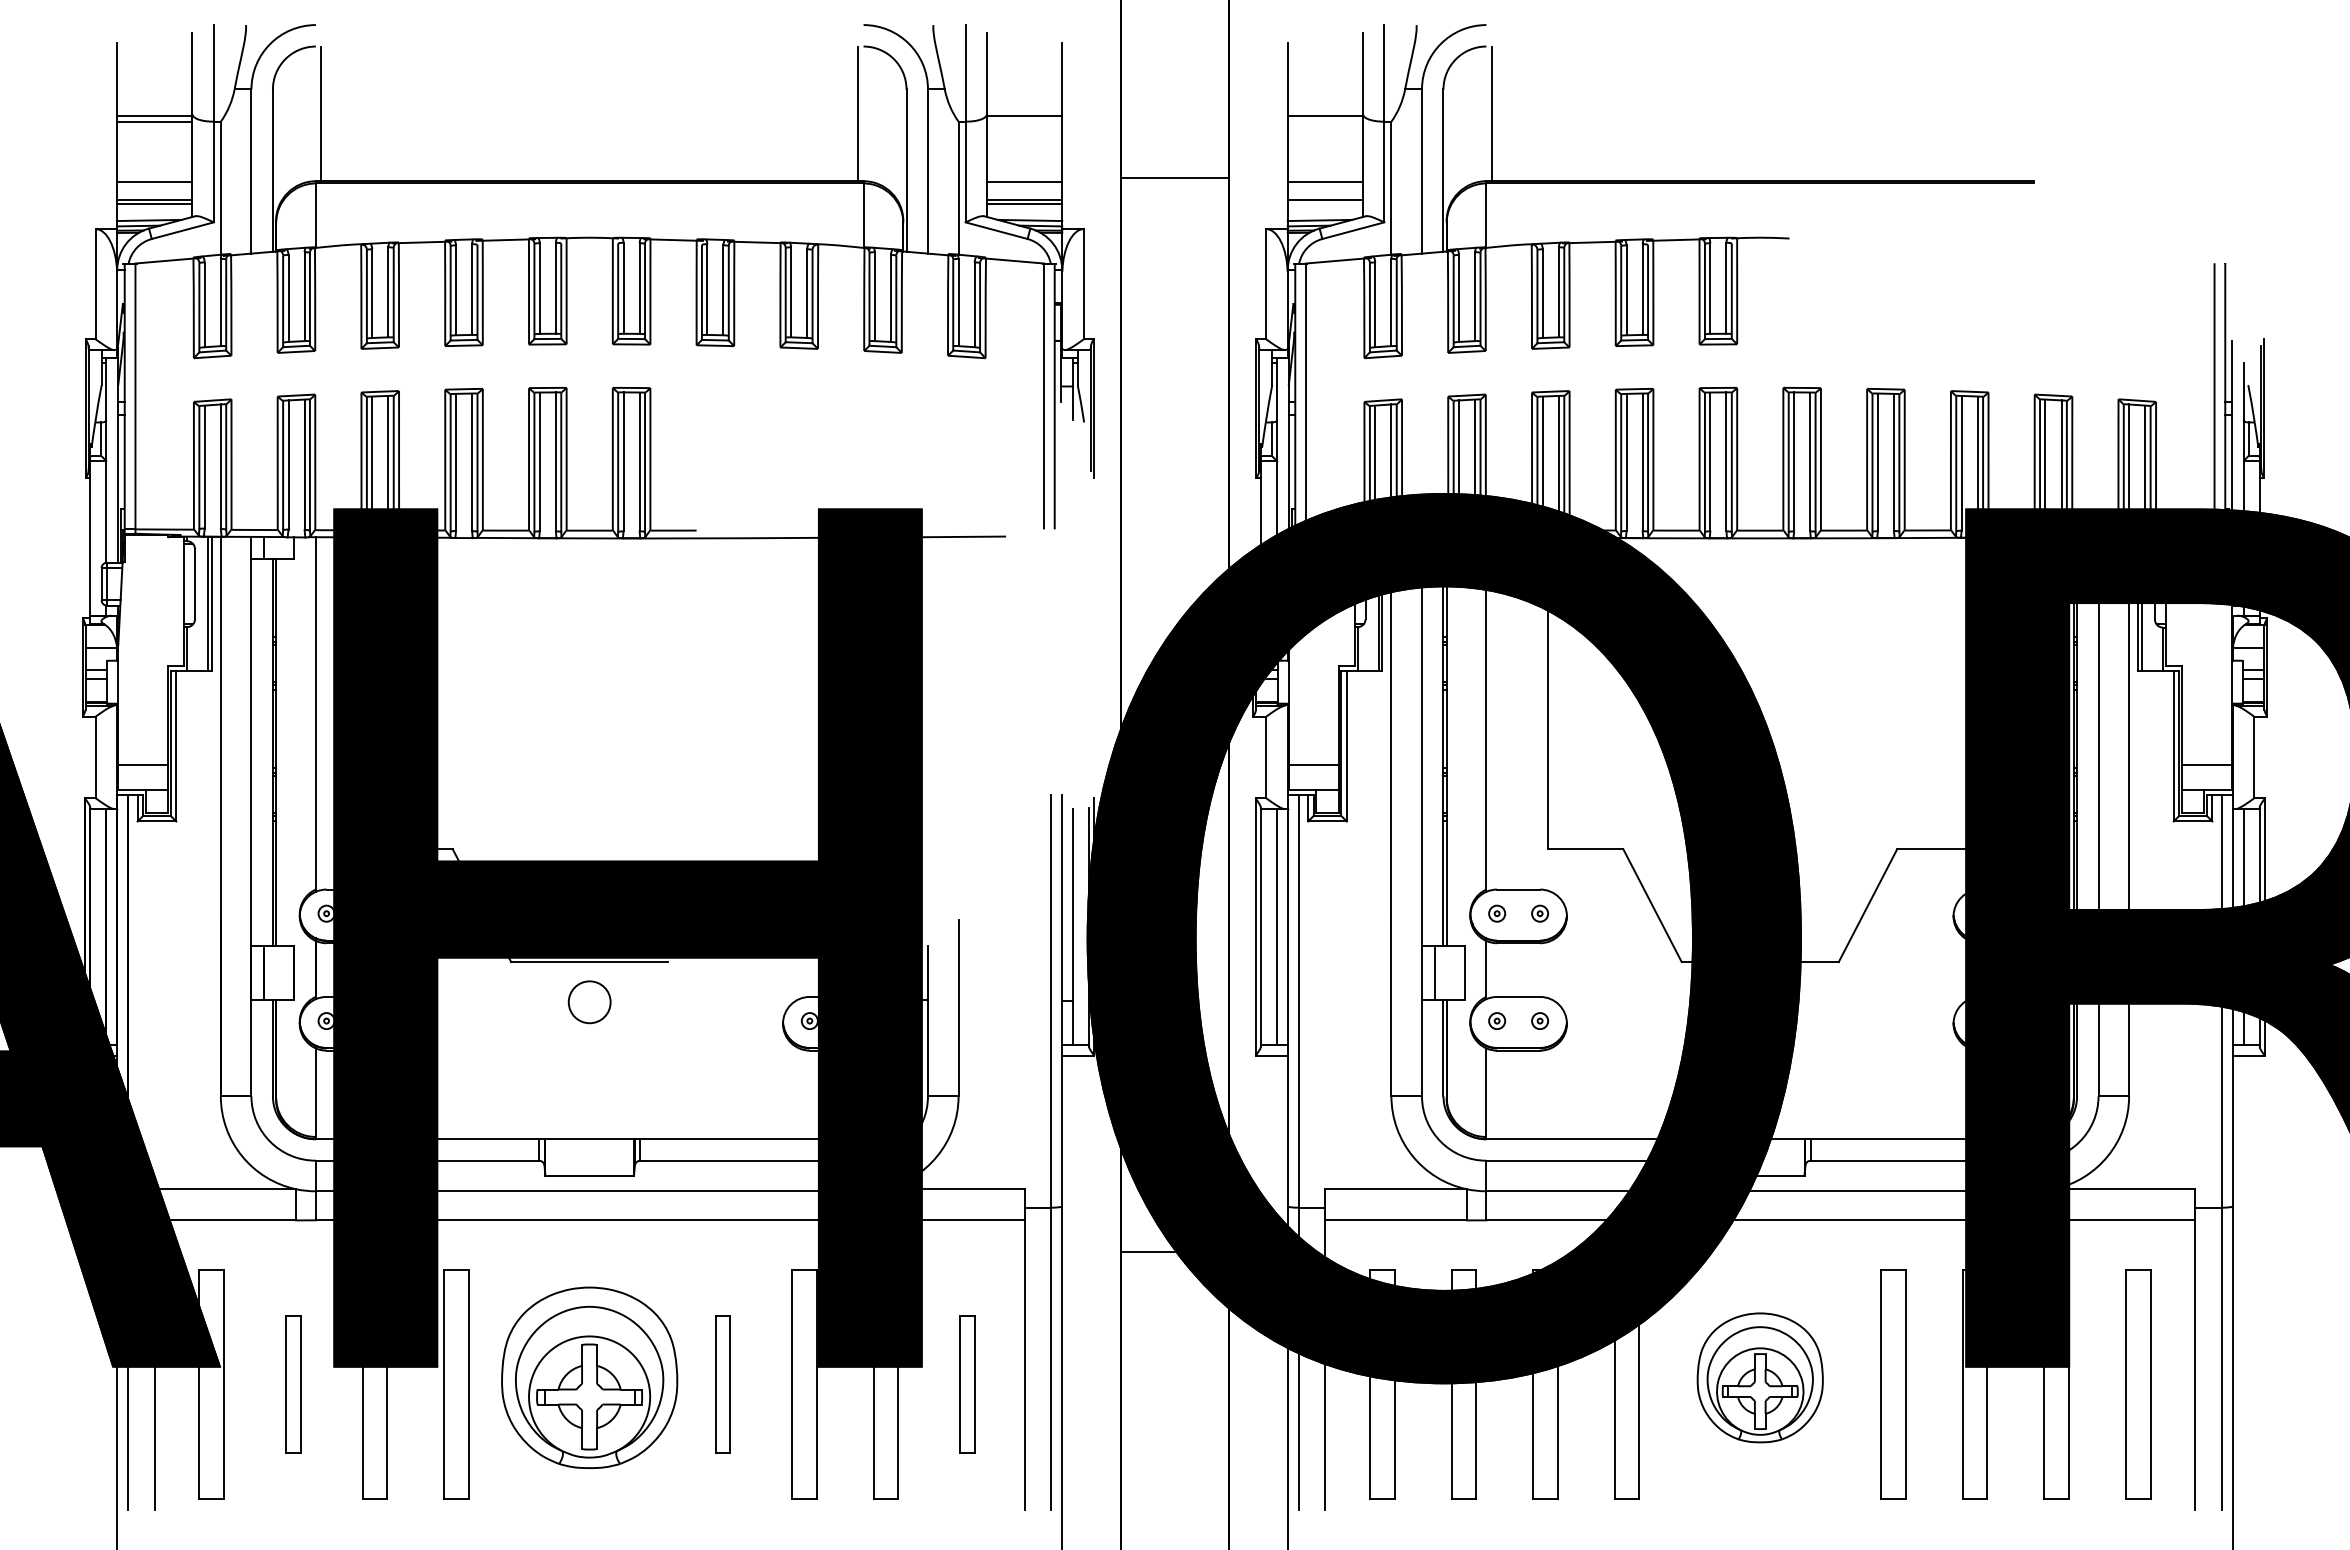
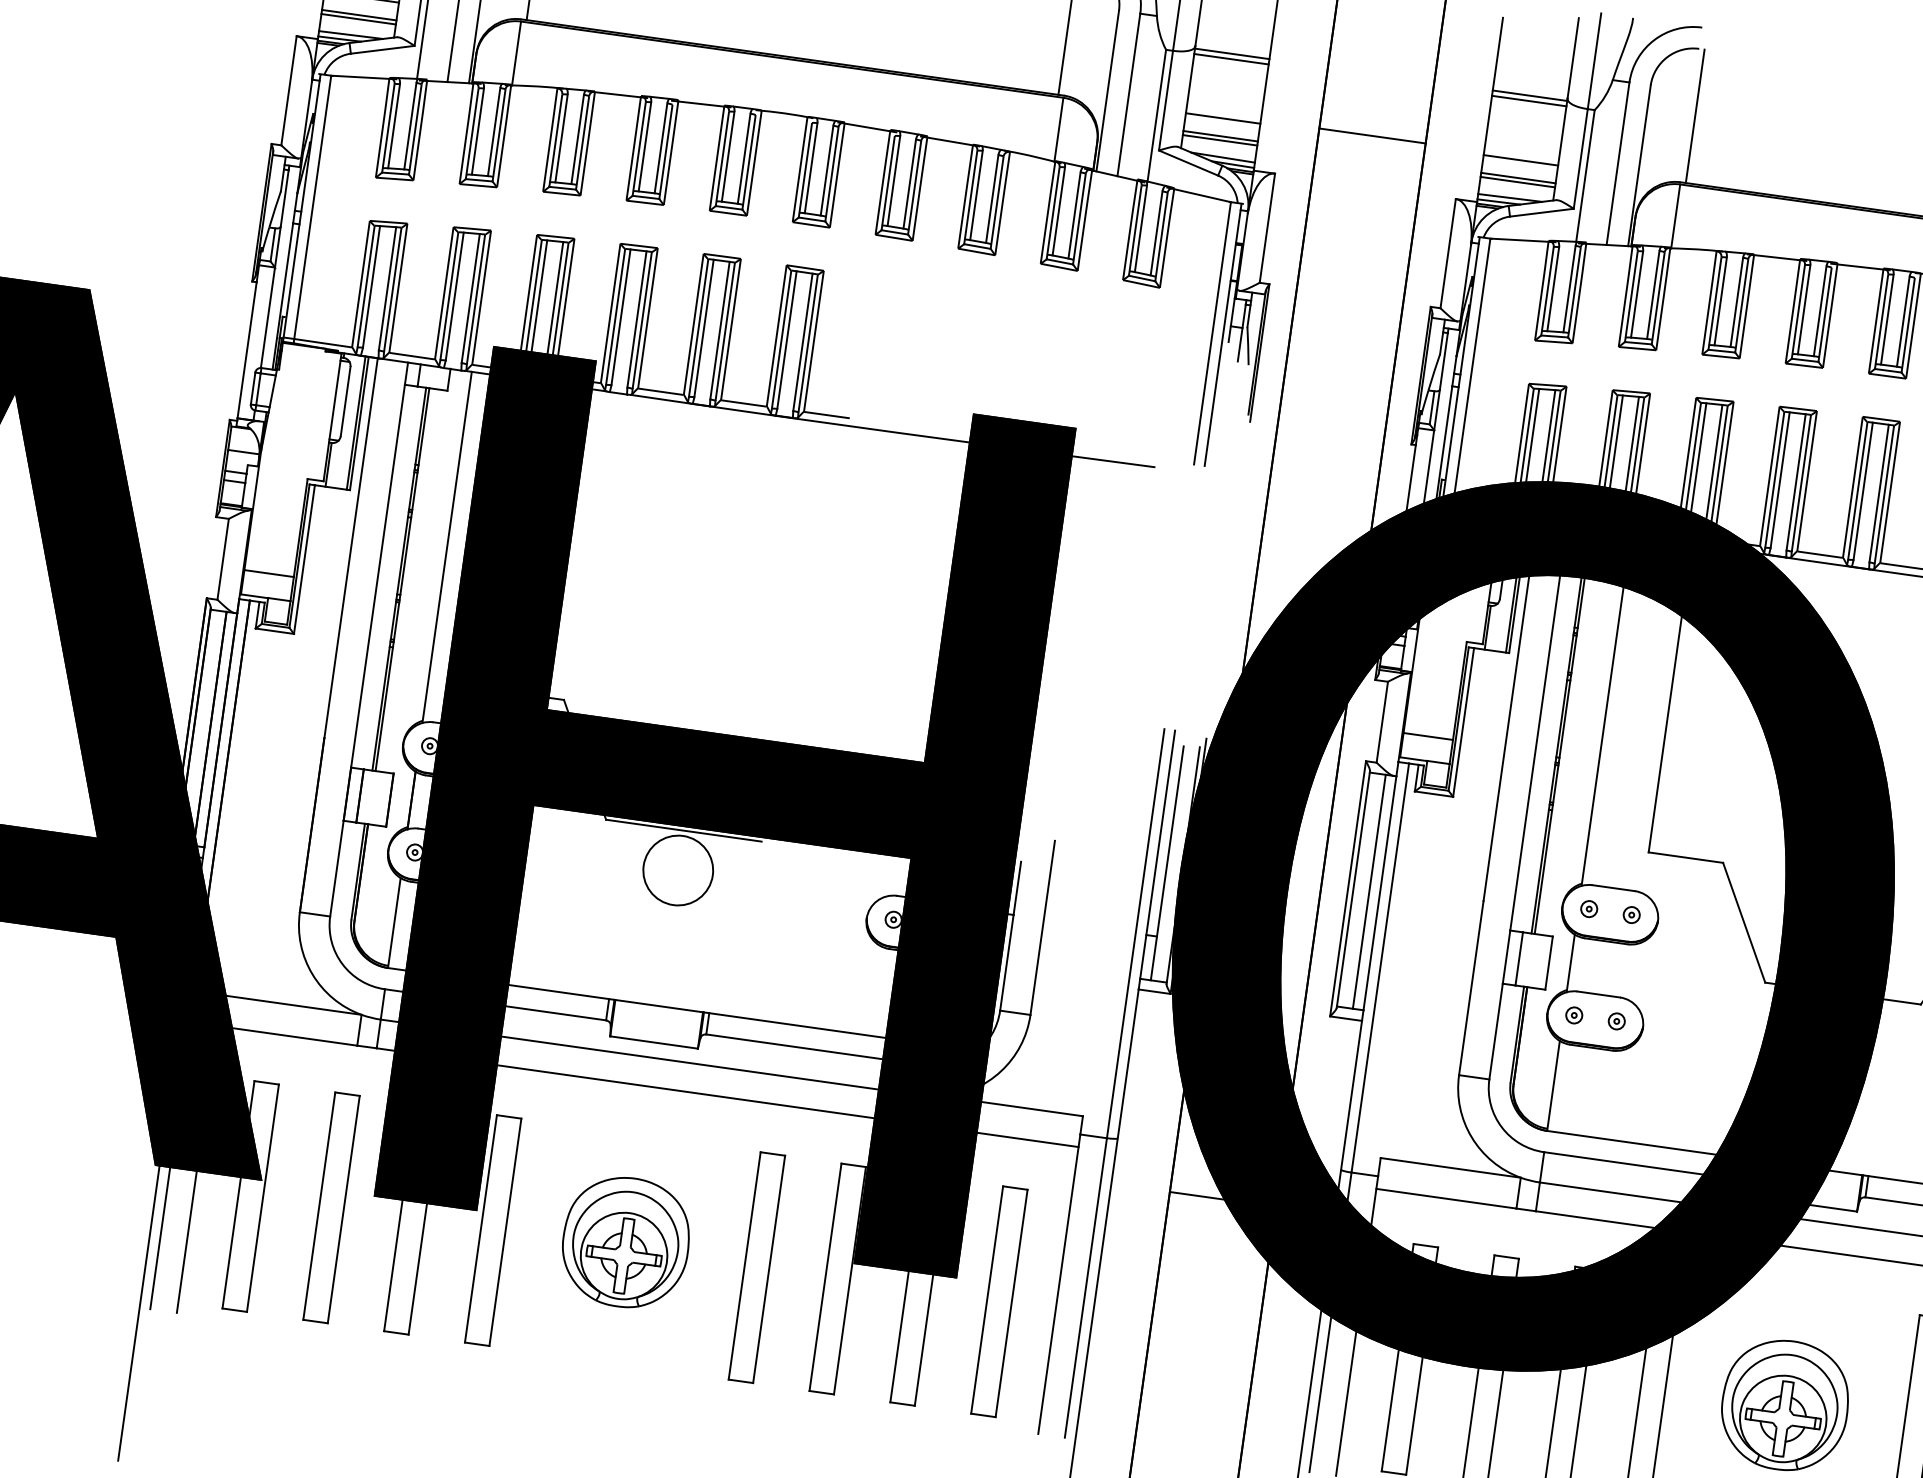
line: (1024, 121) -> (1231, 58), added
line: (1324, 121) -> (1528, 100), added
line: (1324, 203) -> (1517, 181), added
circle: (589, 1002) -> (678, 870), size x1.67
part: (589, 1377) -> (625, 1242), size x0.71
part: (293, 1384) -> (331, 1207), size x1.67
part: (722, 1384) -> (756, 1267), size x1.67
part: (967, 1384) -> (999, 1301), size x1.67

